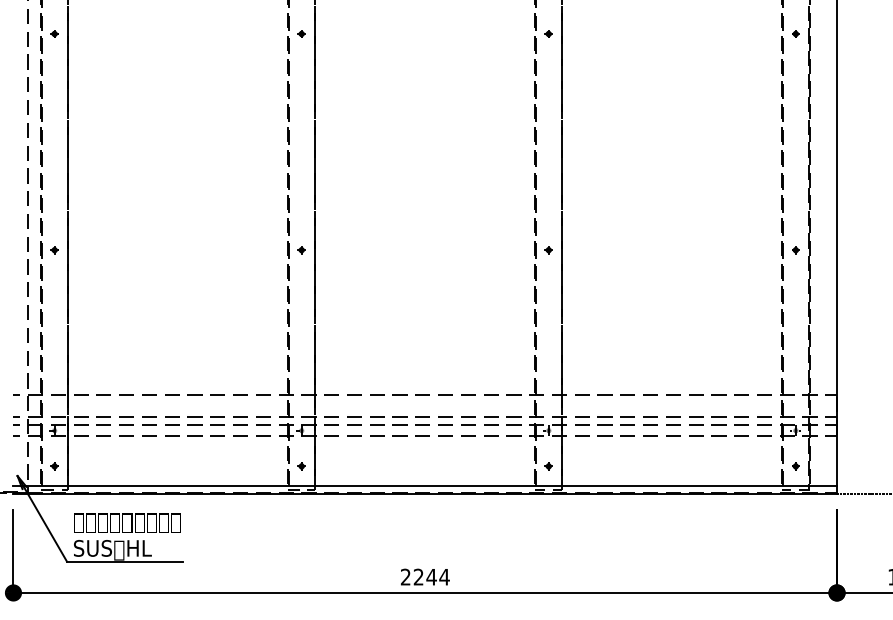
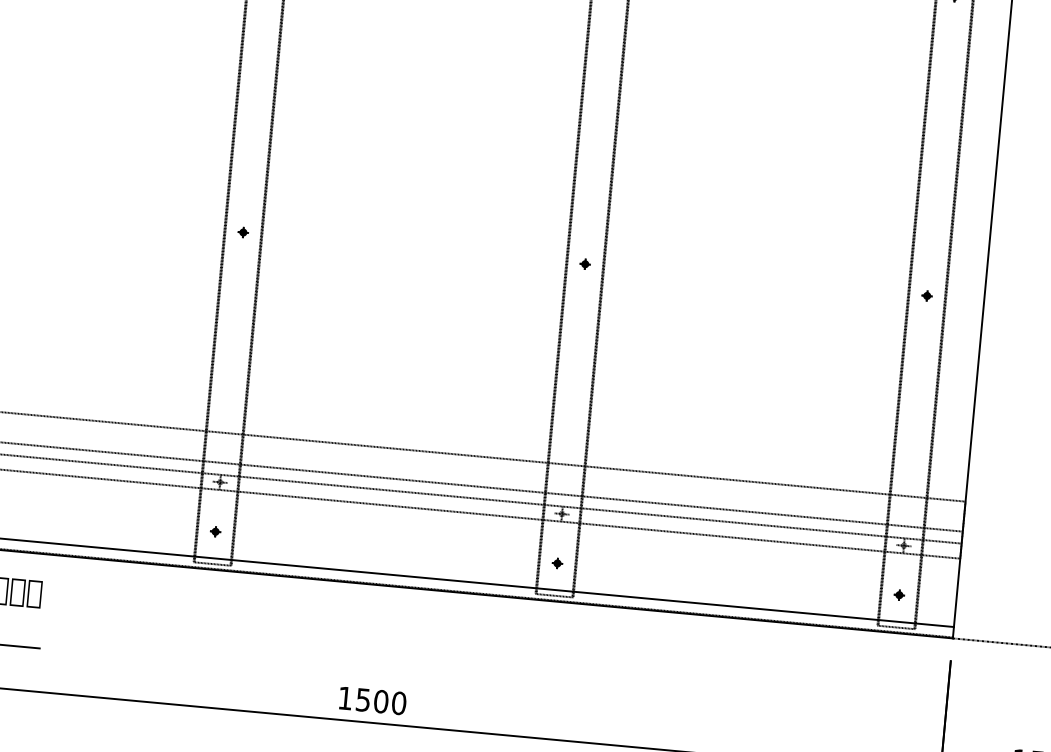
text: (424, 576) -> (371, 699), 2244 -> 1500

